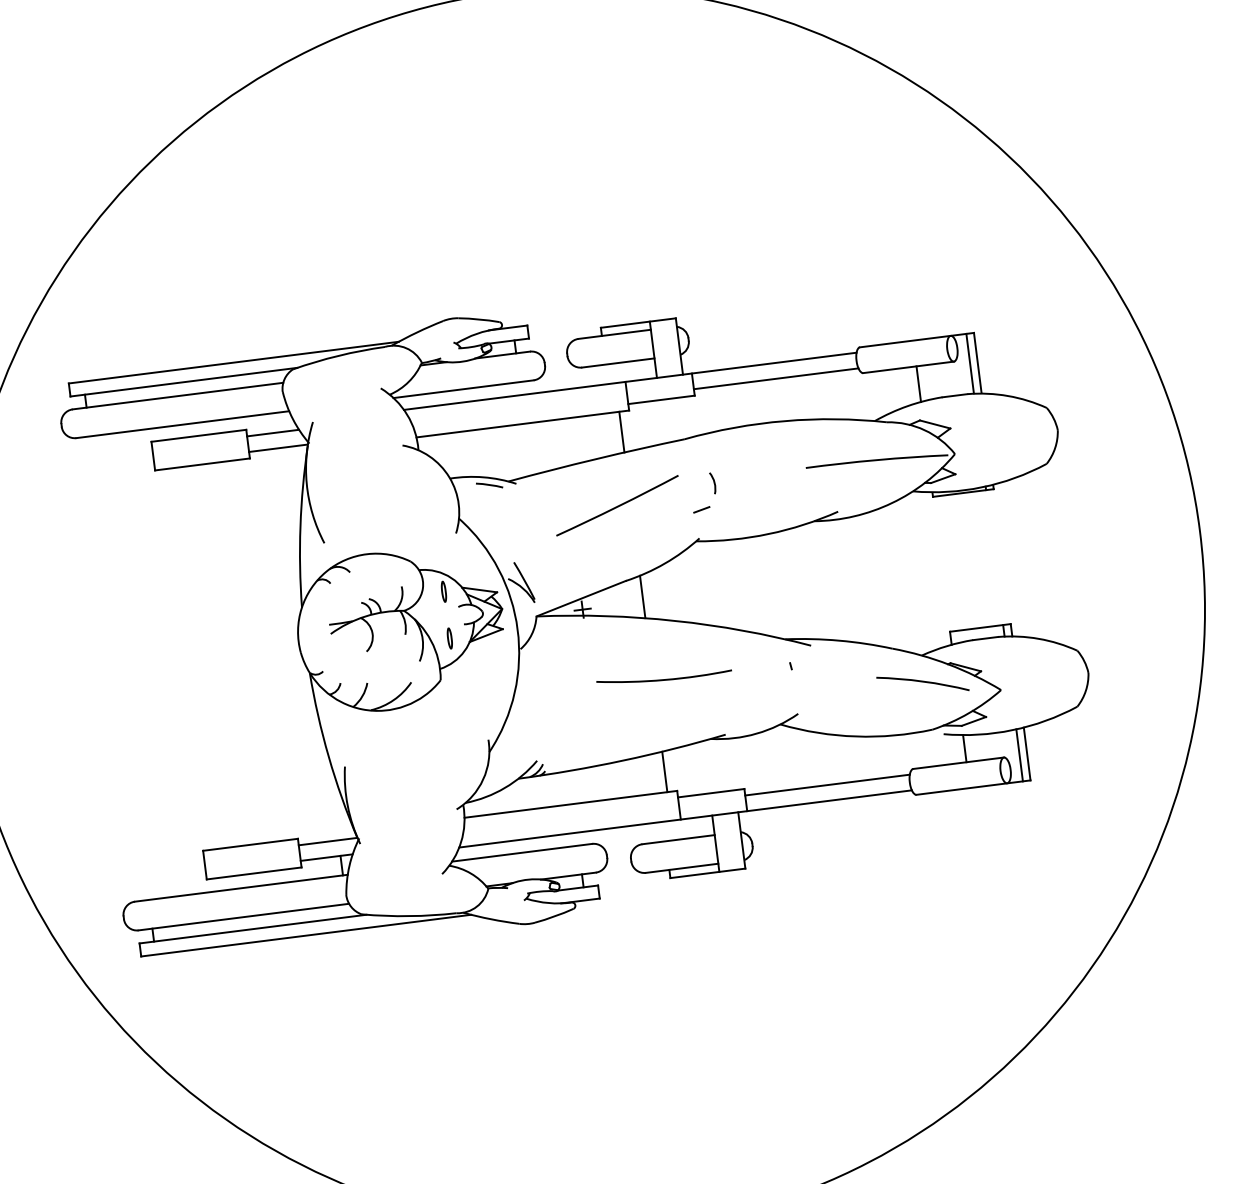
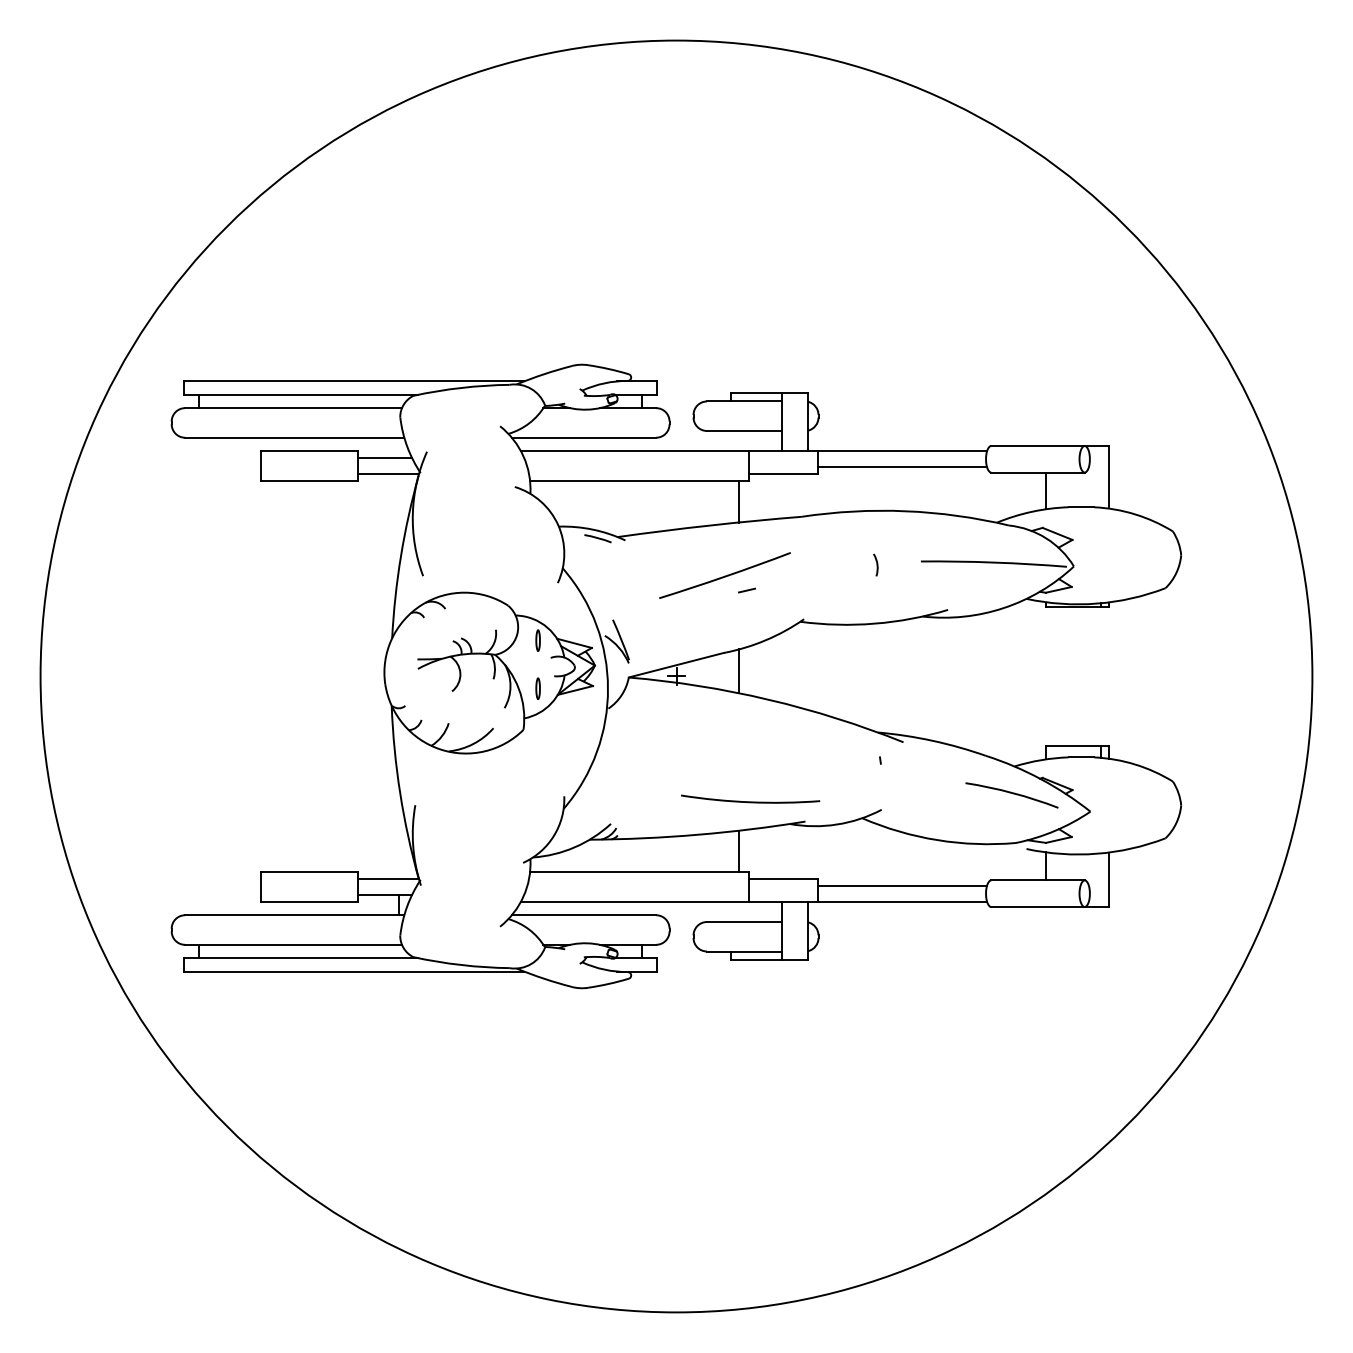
line: (969, 363) -> (1100, 476), removed
arc: (713, 482) -> (876, 564), moved
line: (701, 509) -> (746, 590), moved
arc: (664, 679) -> (750, 801), moved
line: (1019, 755) -> (1100, 880), removed

